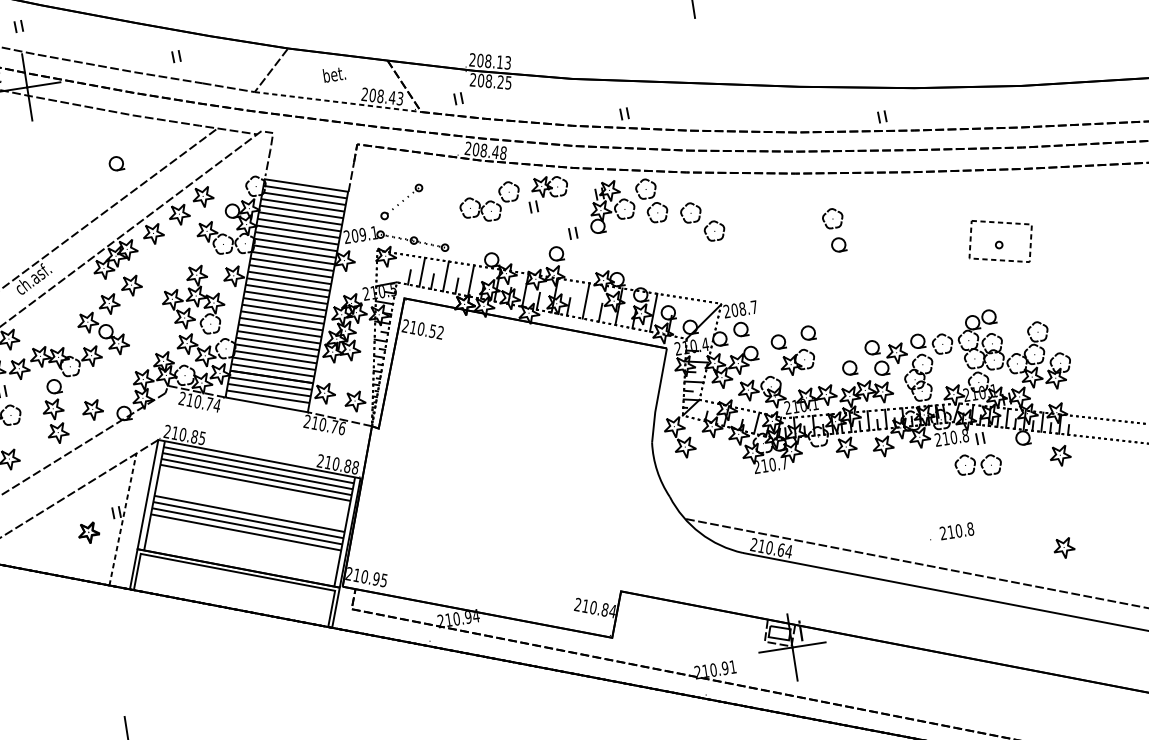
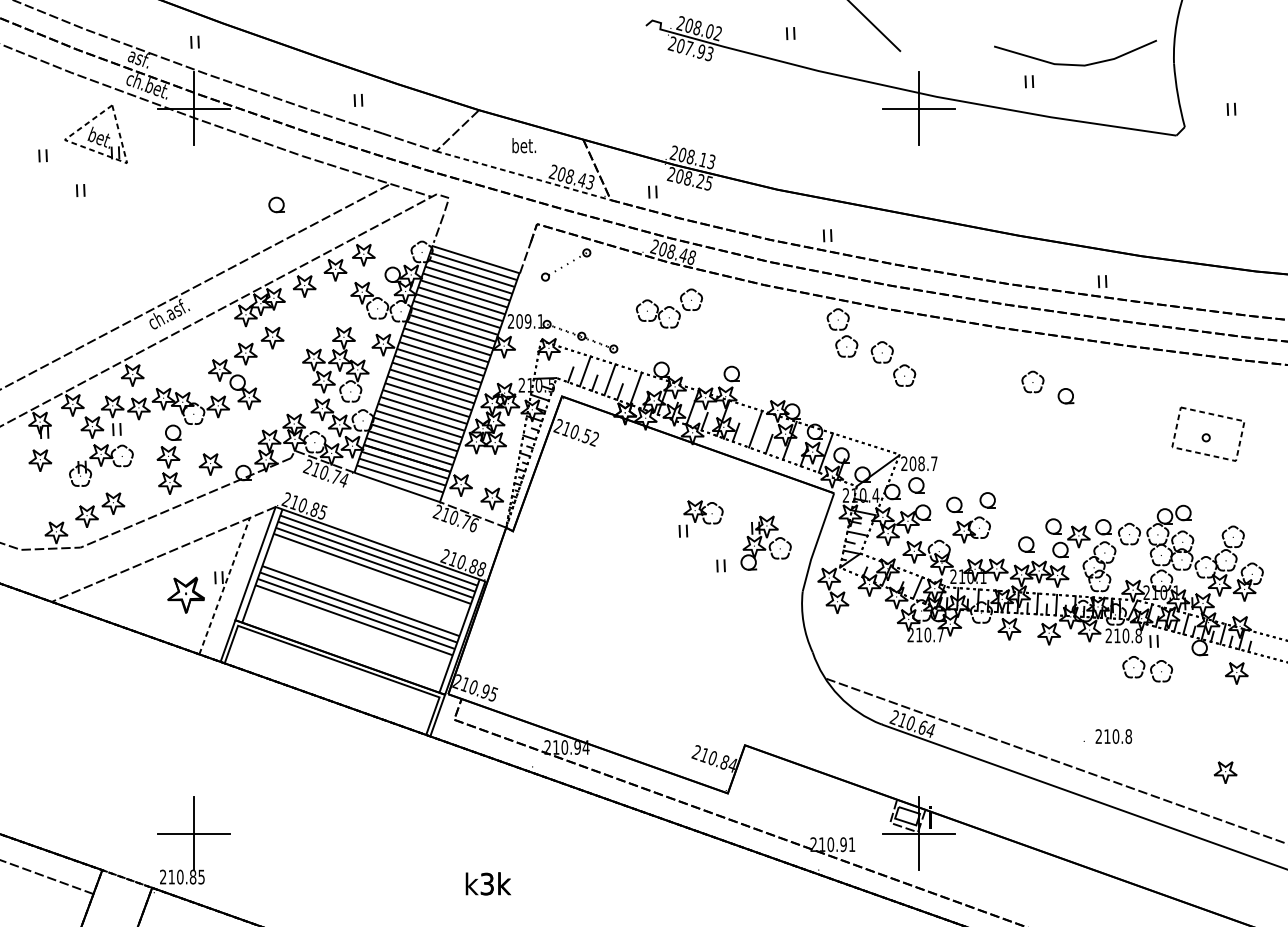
part: (402, 201) -> (566, 264), moved
part: (592, 202) -> (746, 536), moved
part: (838, 245) -> (1065, 396), moved
part: (88, 532) -> (185, 594), size x1.6

